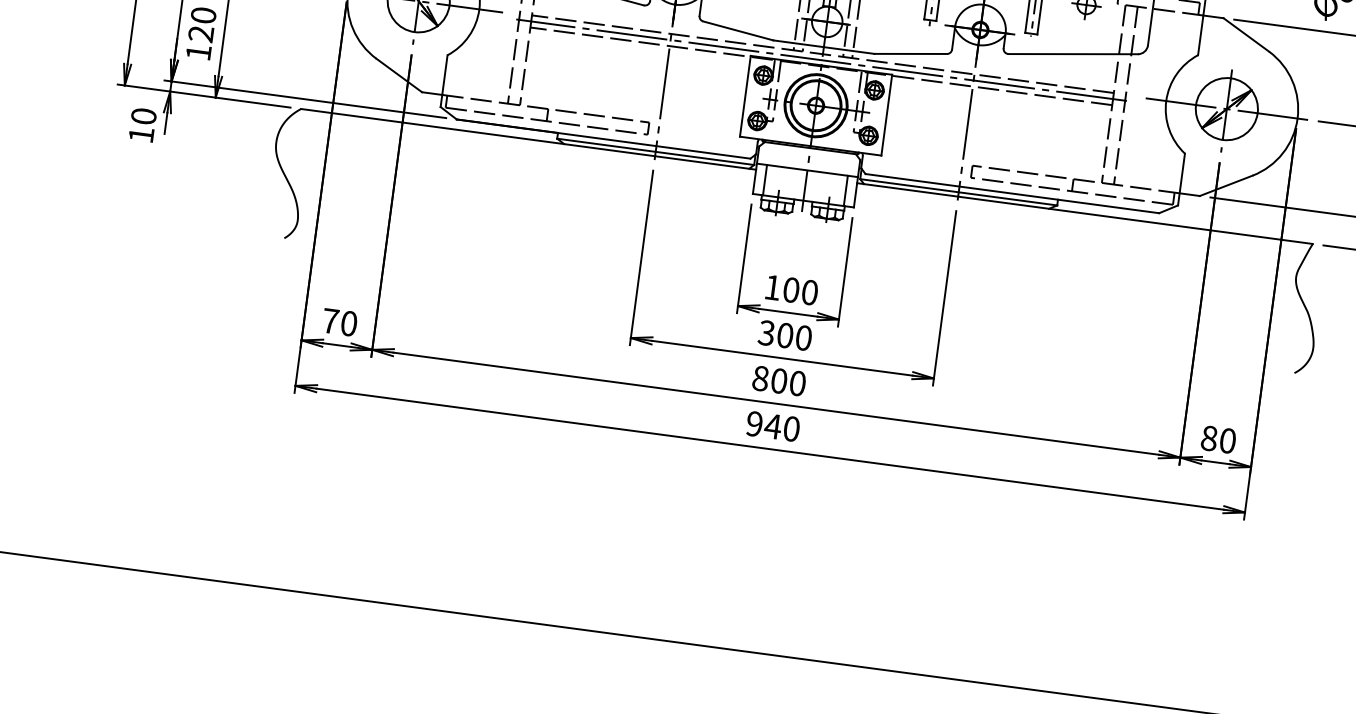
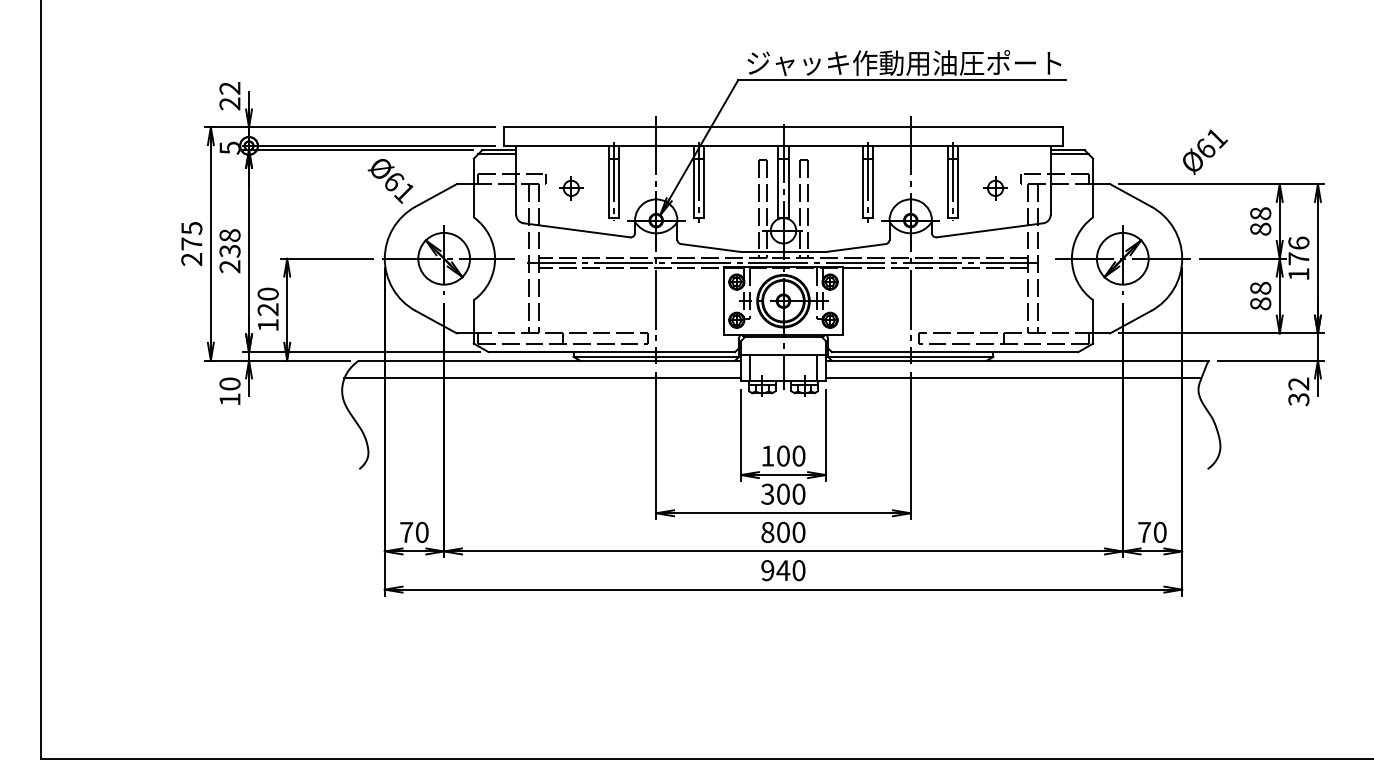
line: (516, 159) -> (542, 378), added
line: (1077, 234) -> (1013, 378), added
text: (1209, 437) -> (1144, 531), 80 -> 70

